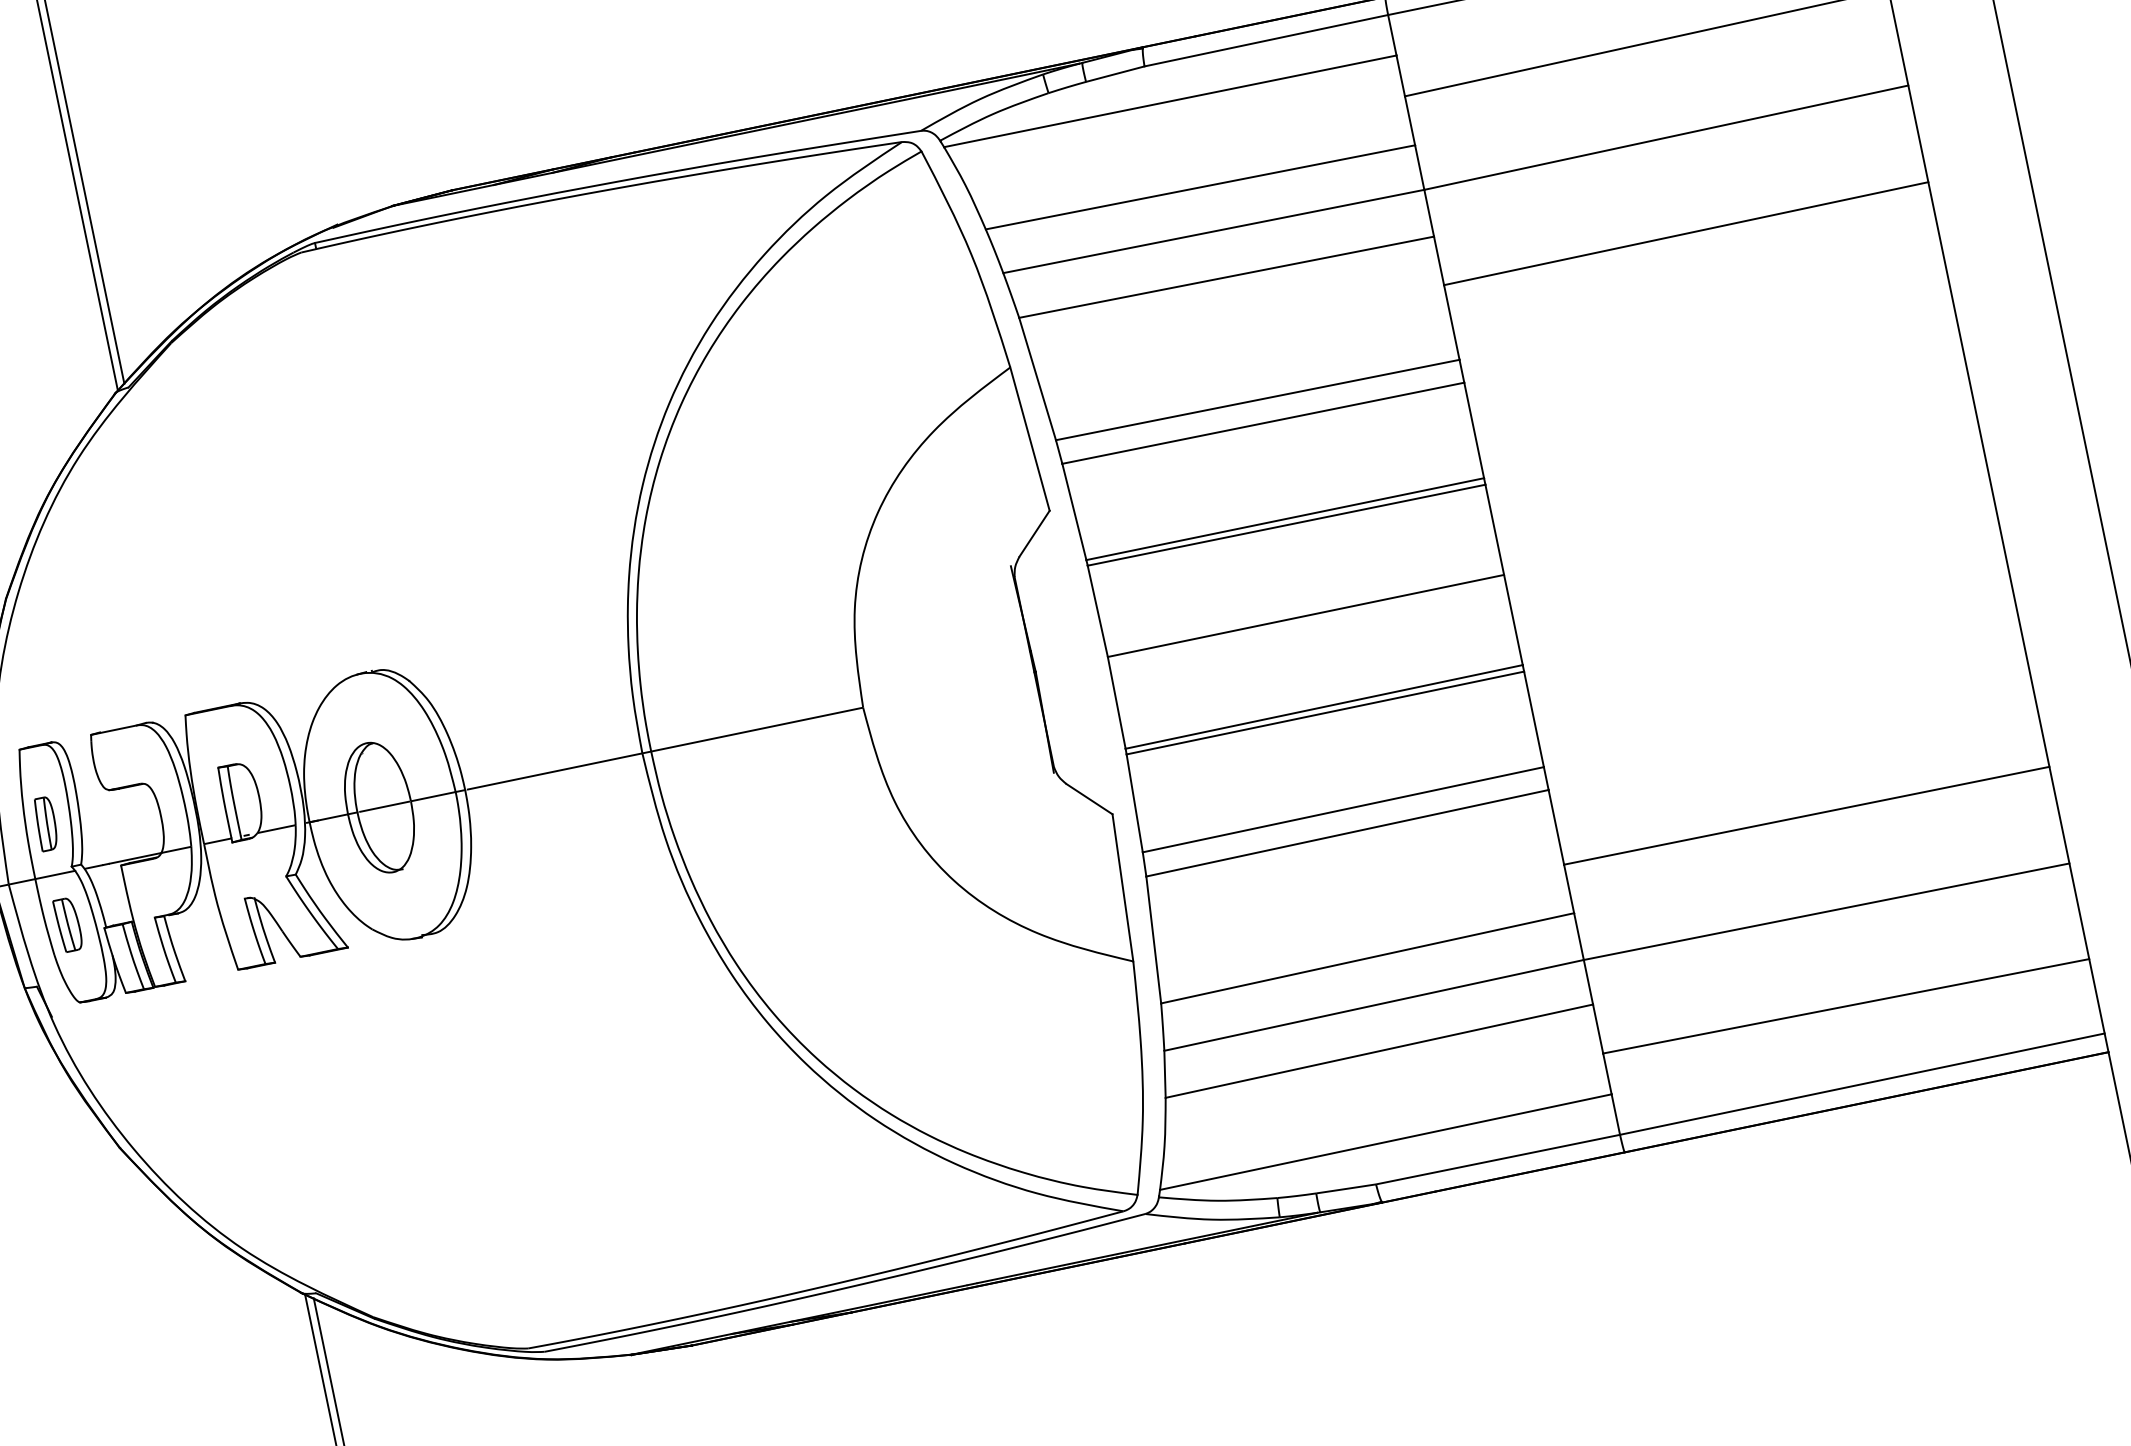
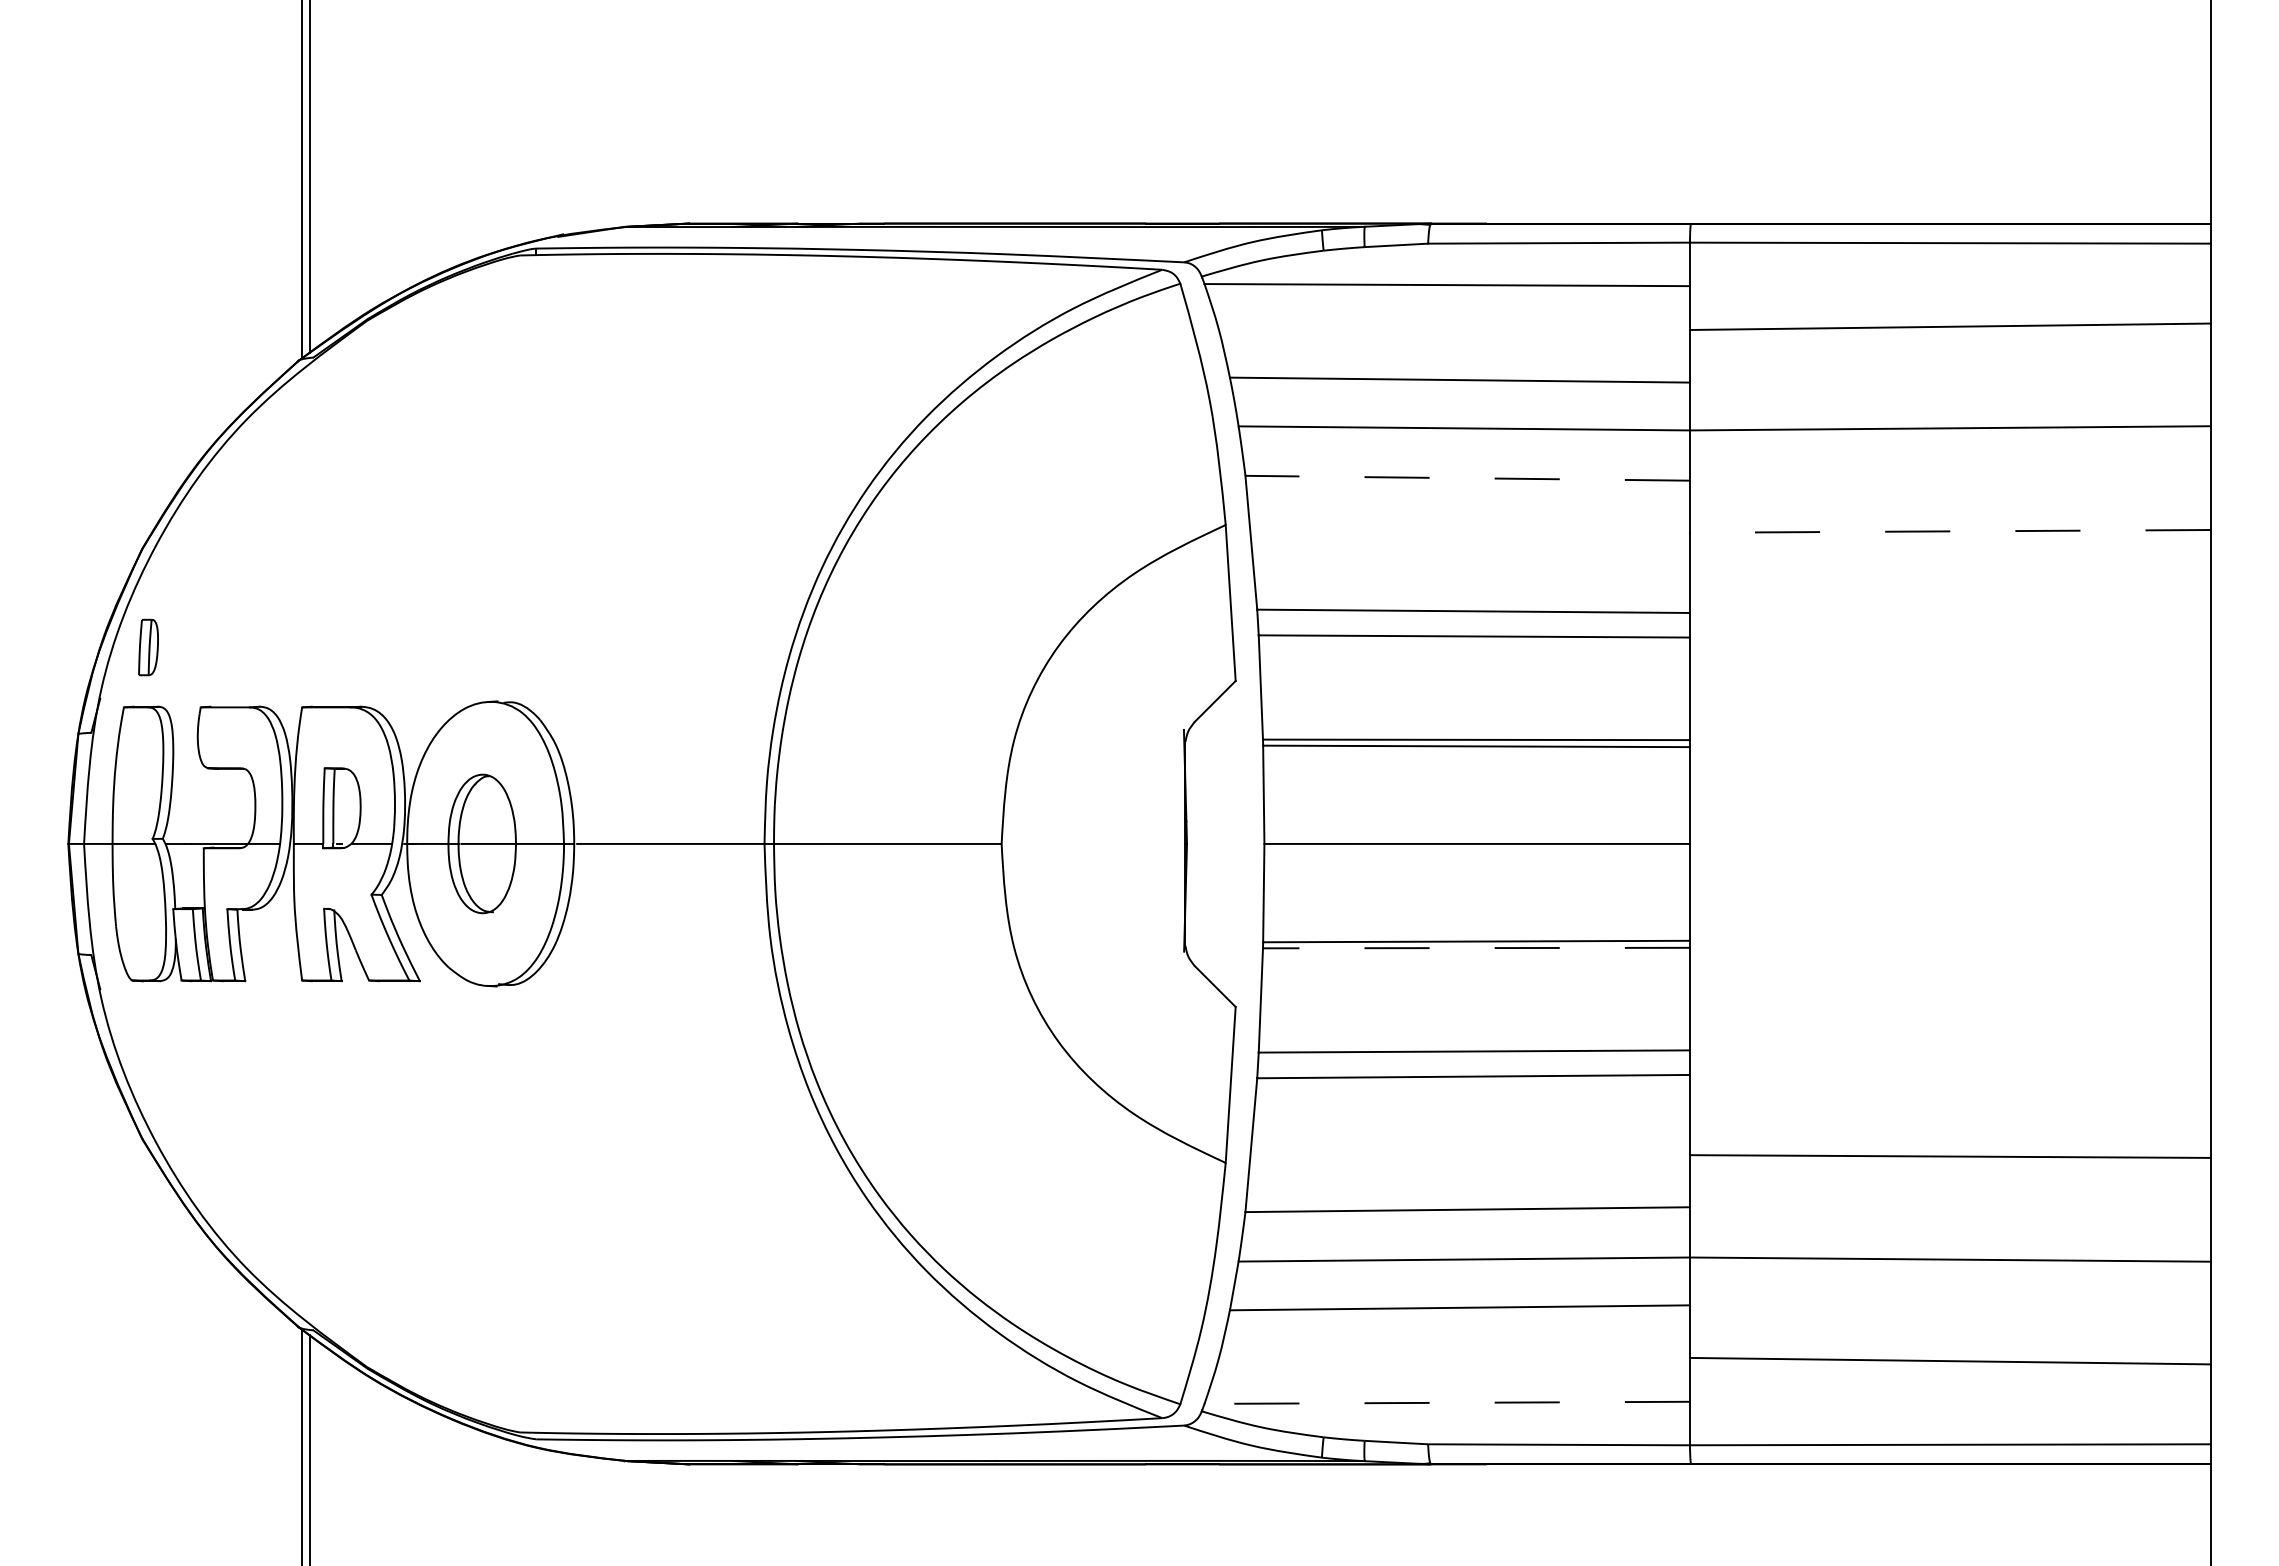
line: (1685, 233) -> (1949, 531), solid -> dashed
line: (1226, 277) -> (1467, 478), solid -> dashed
line: (1324, 713) -> (1475, 948), solid -> dashed
part: (46, 823) -> (148, 647), moved
part: (67, 924) -> (136, 897), removed
line: (1386, 1141) -> (1447, 1402), solid -> dashed

